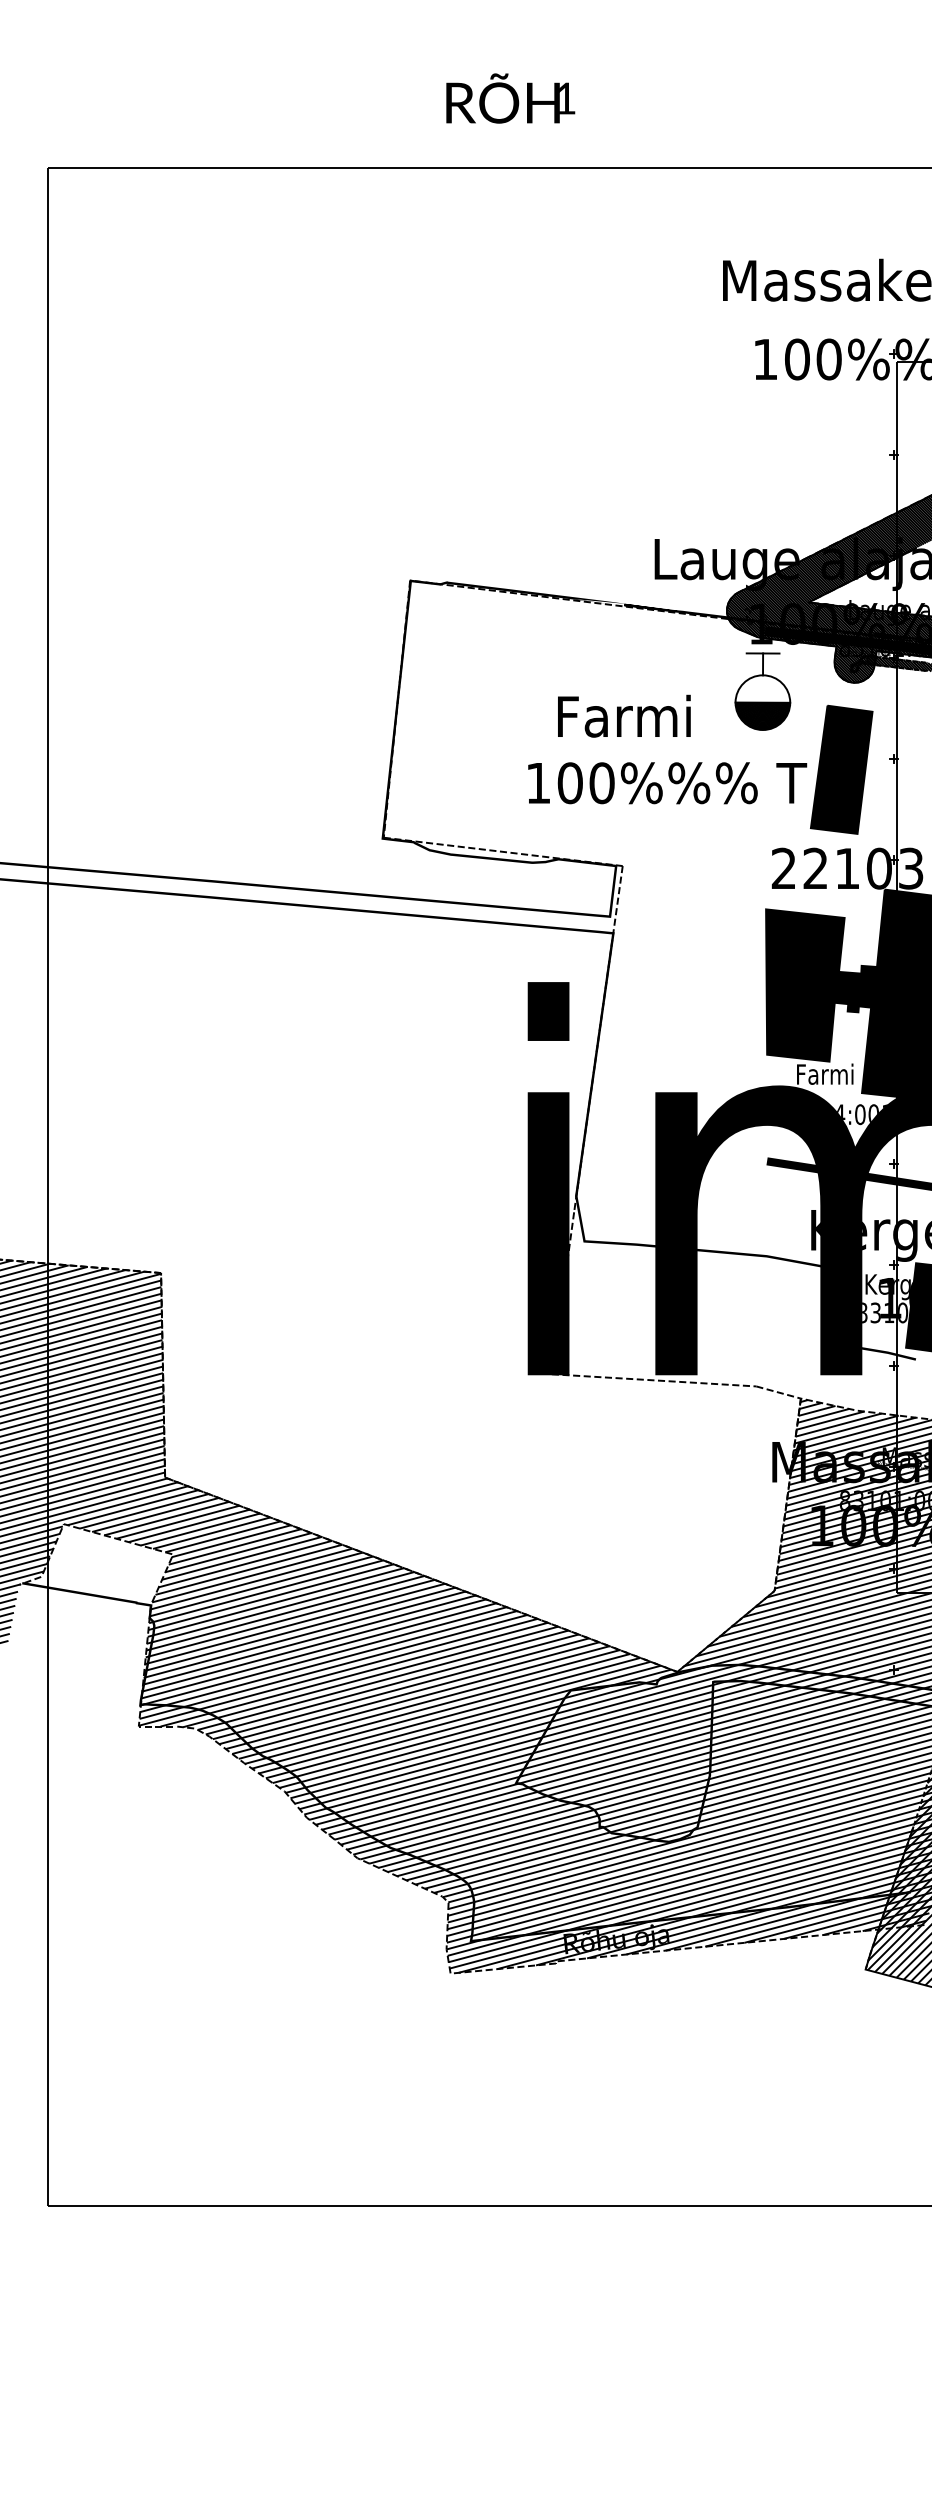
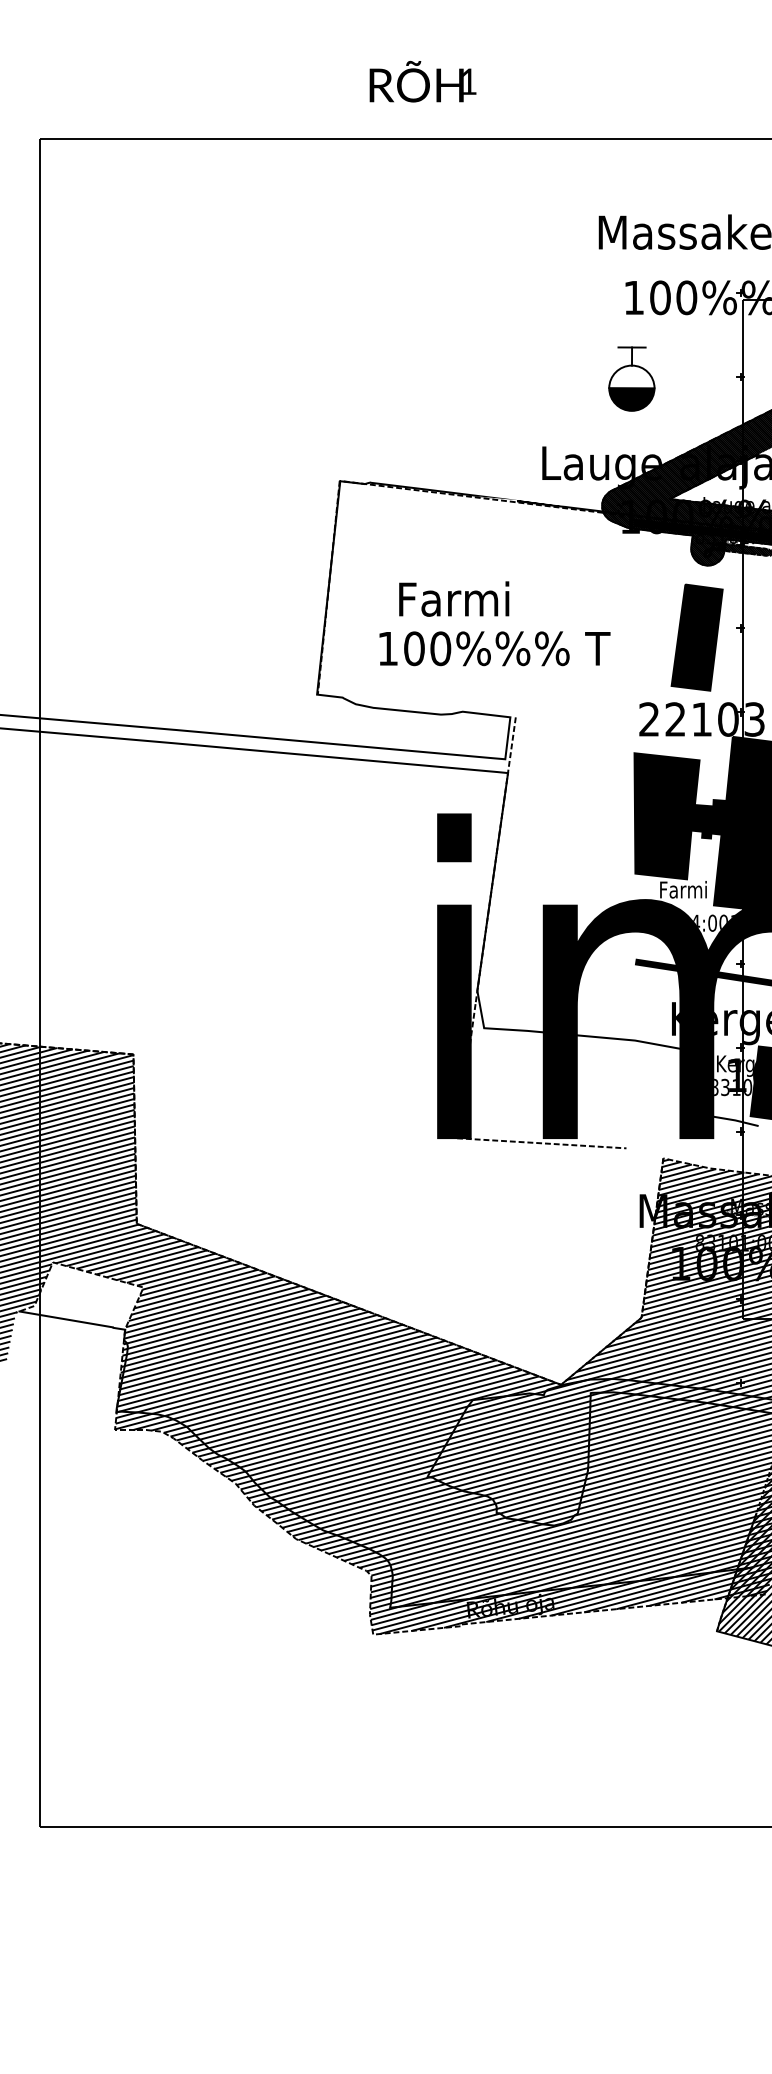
part: (762, 691) -> (631, 378), moved
text: (624, 715) -> (454, 598), moved
text: (667, 783) -> (494, 648), moved
line: (502, 851) -> (416, 705), removed
line: (778, 1392) -> (644, 1153), removed

